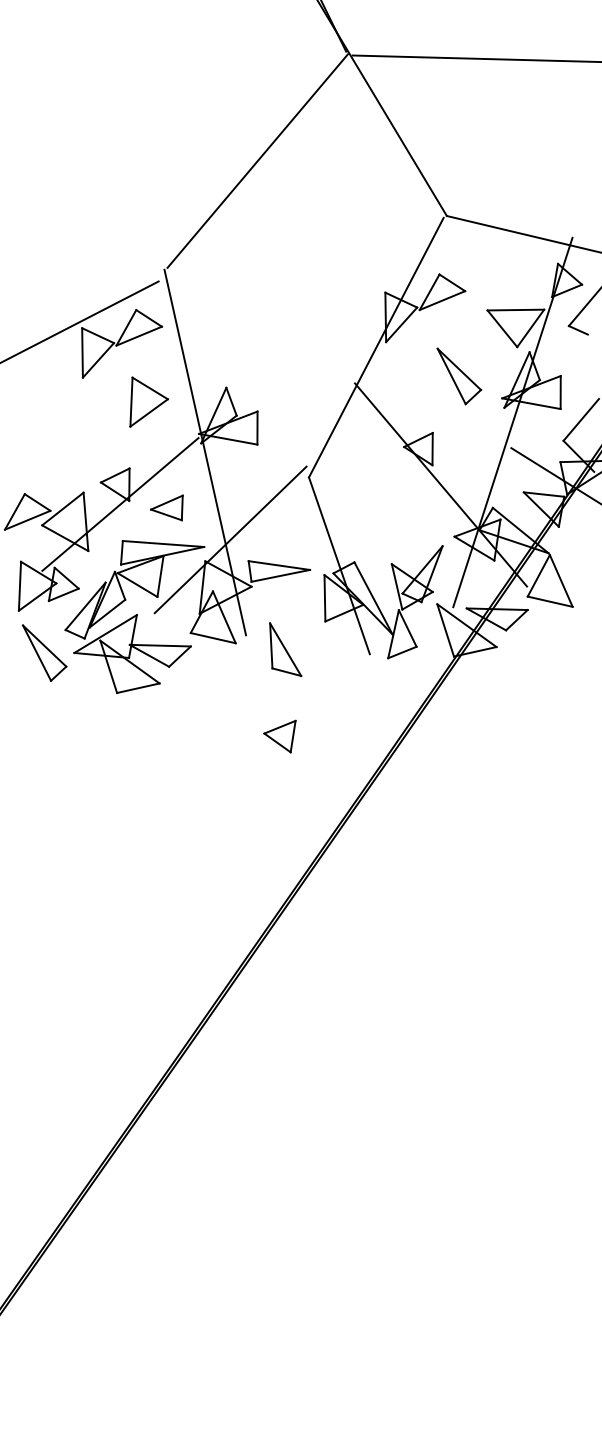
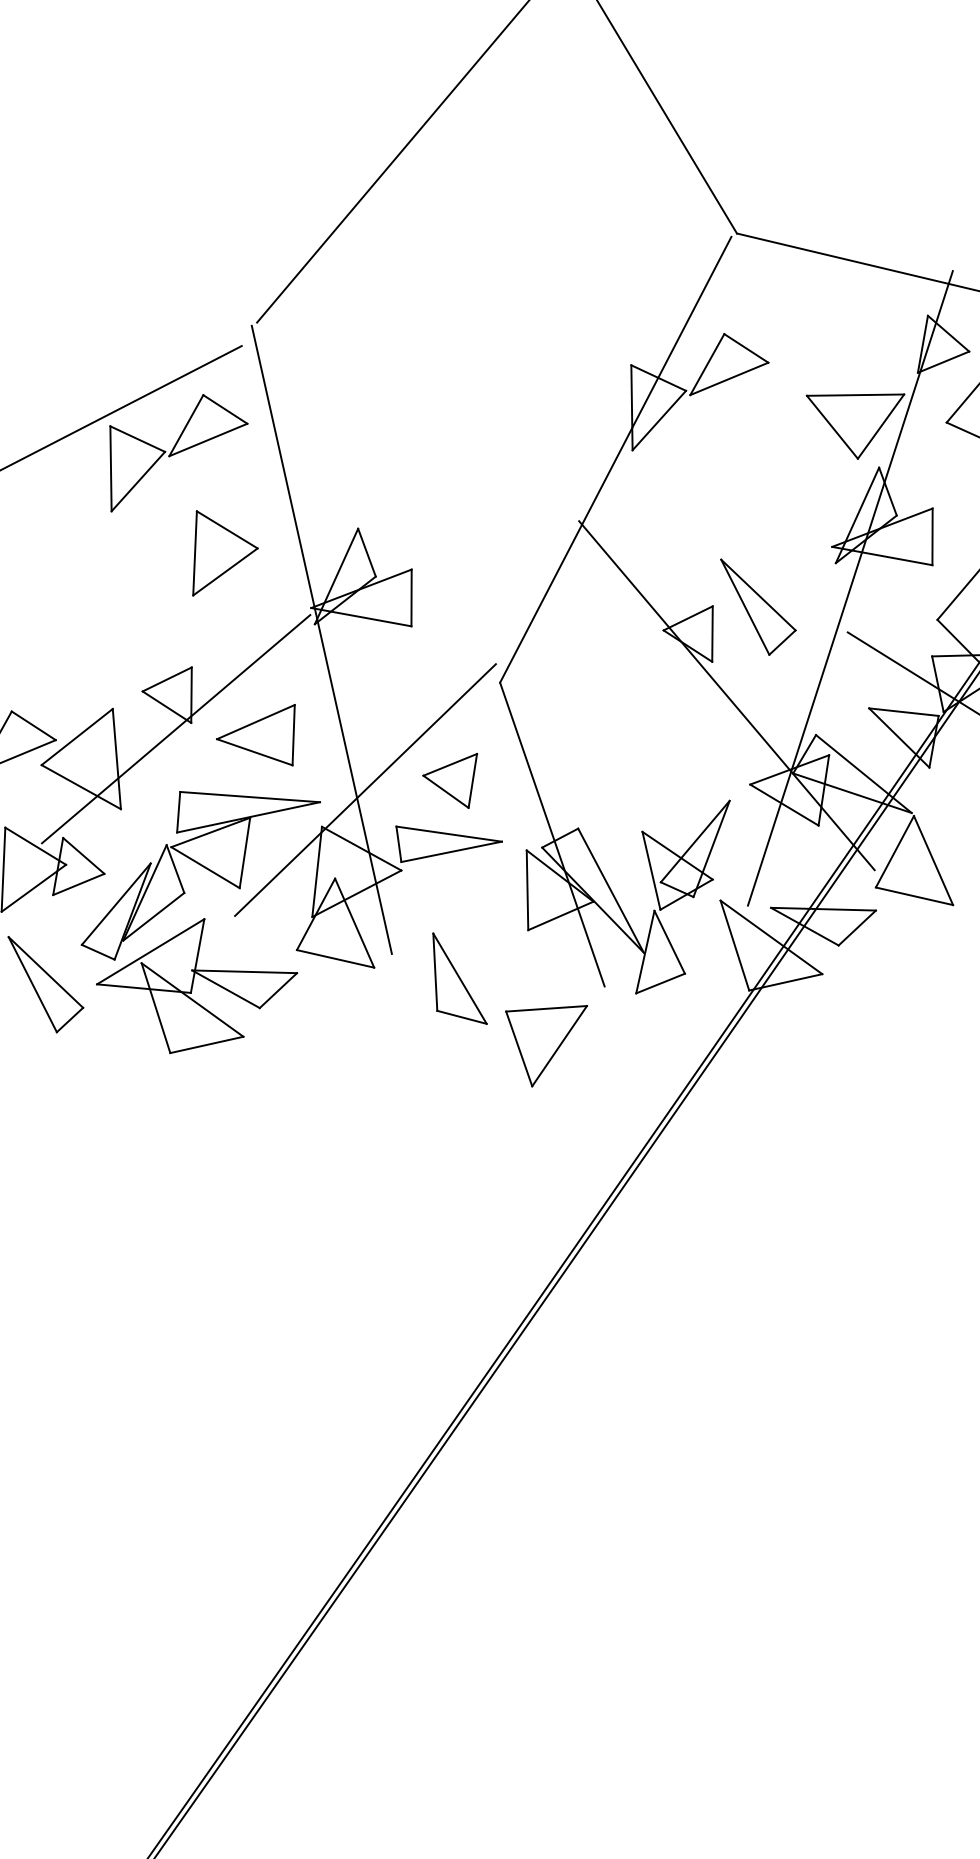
part: (459, 376) -> (758, 607), moved
part: (166, 507) -> (255, 734), size x1.43
part: (335, 688) -> (545, 1045), added
part: (279, 736) -> (449, 780), moved

